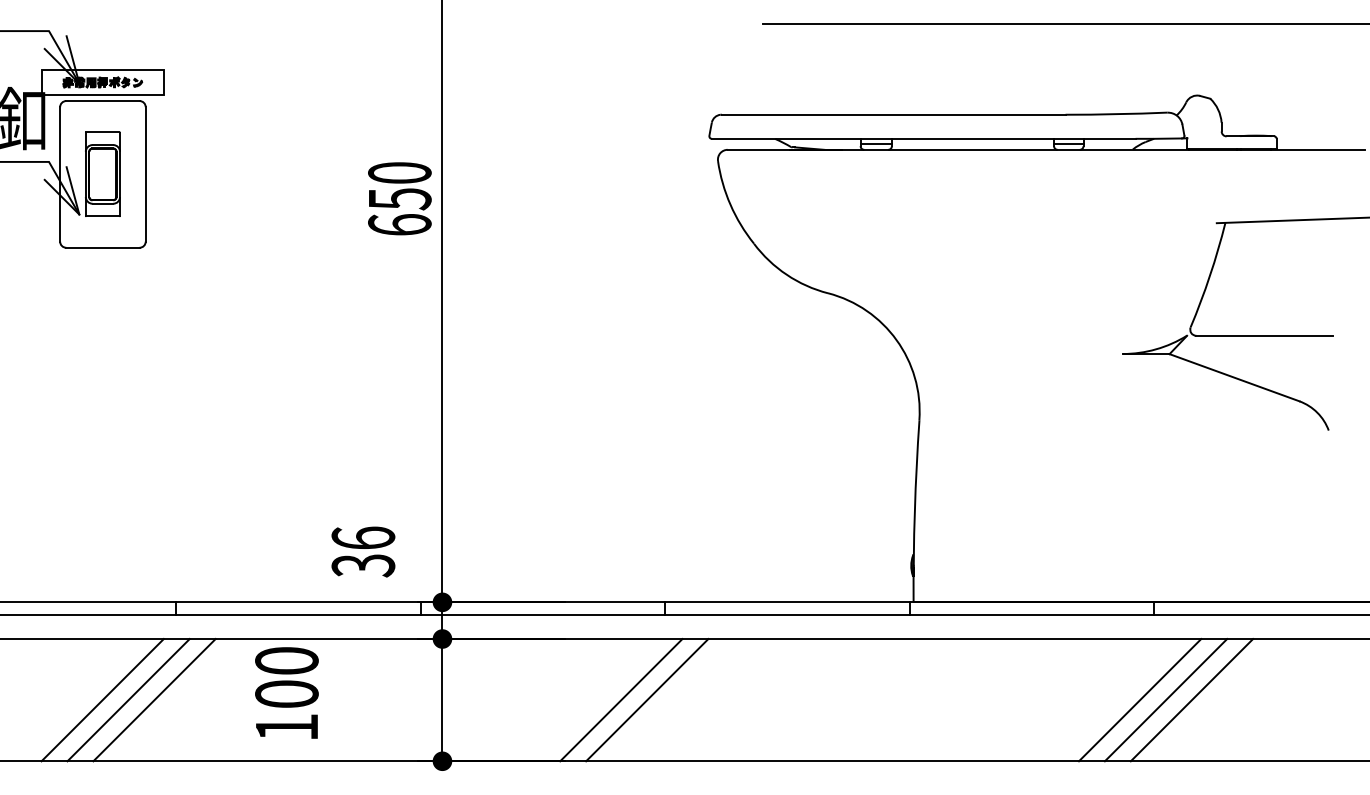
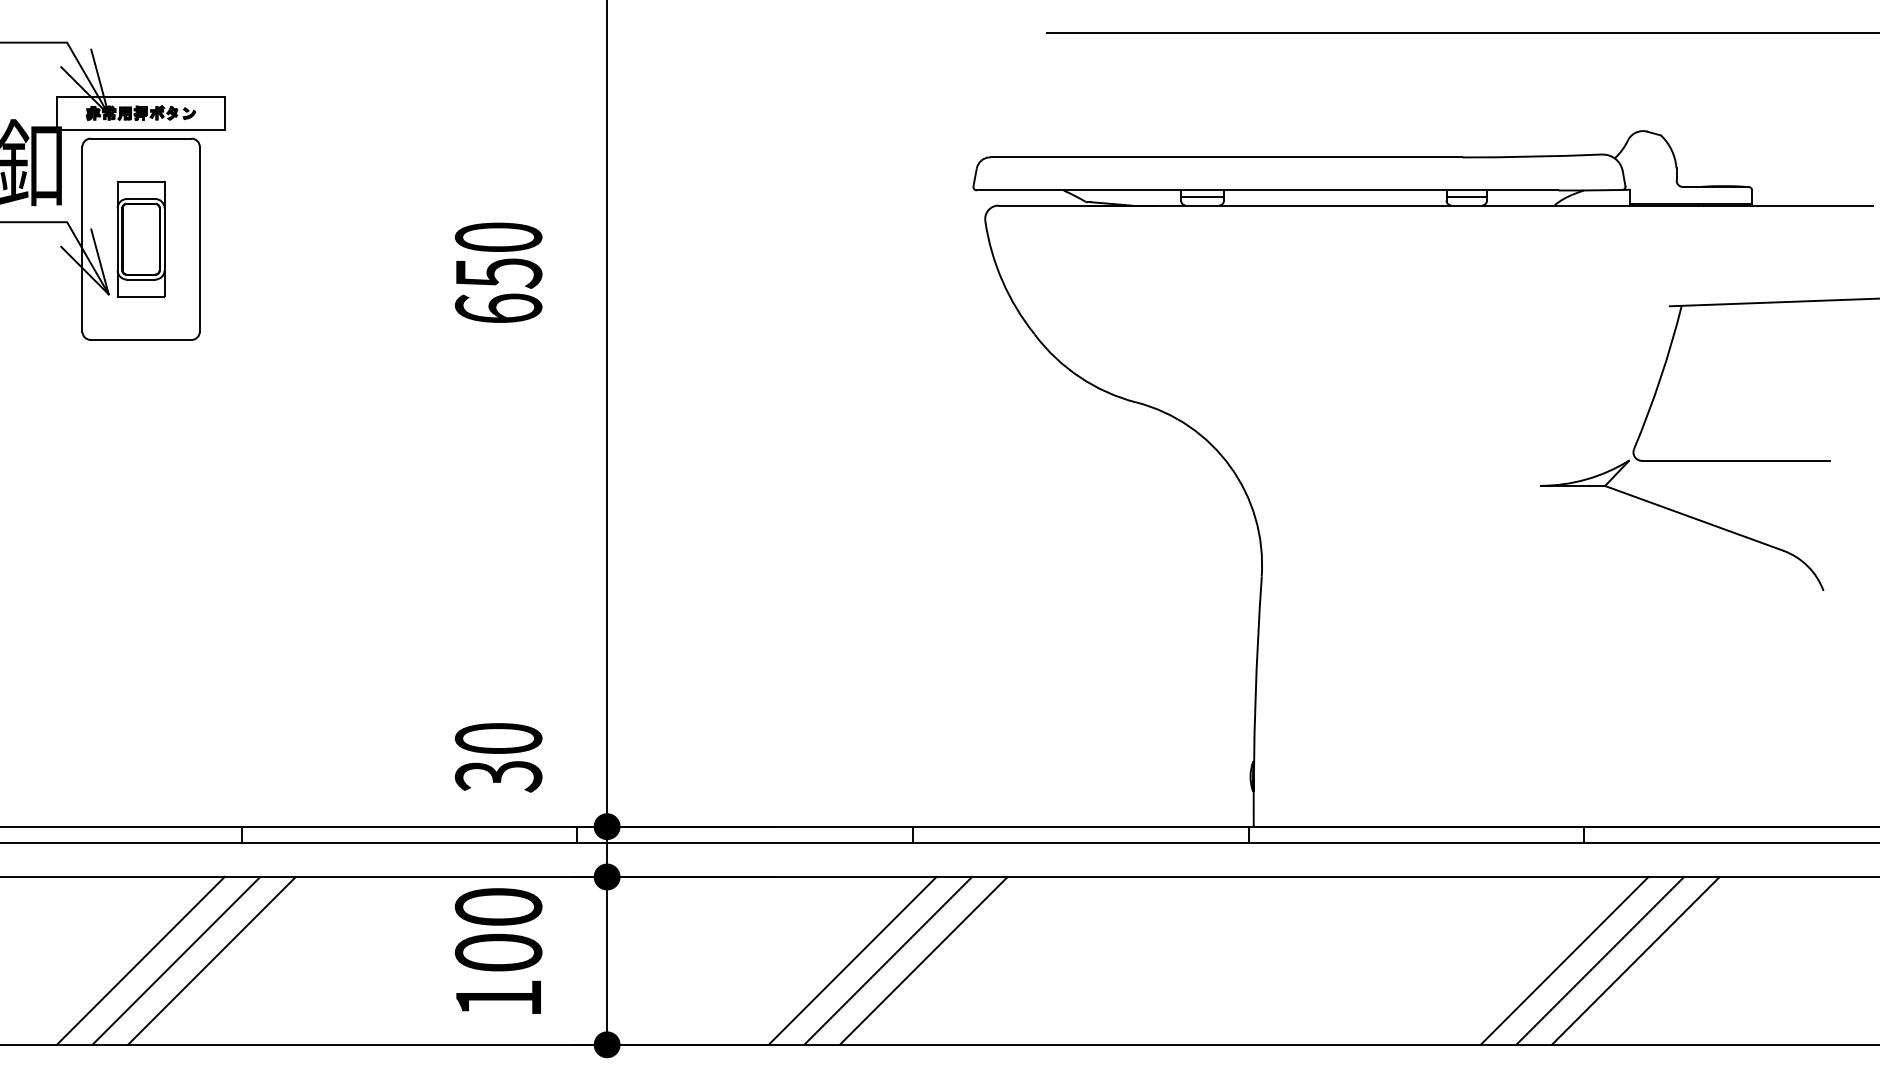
text: (399, 198) -> (498, 272), moved
text: (363, 537) -> (498, 737), 36 -> 30
text: (286, 692) -> (498, 950), moved
line: (672, 699) -> (923, 960), added

